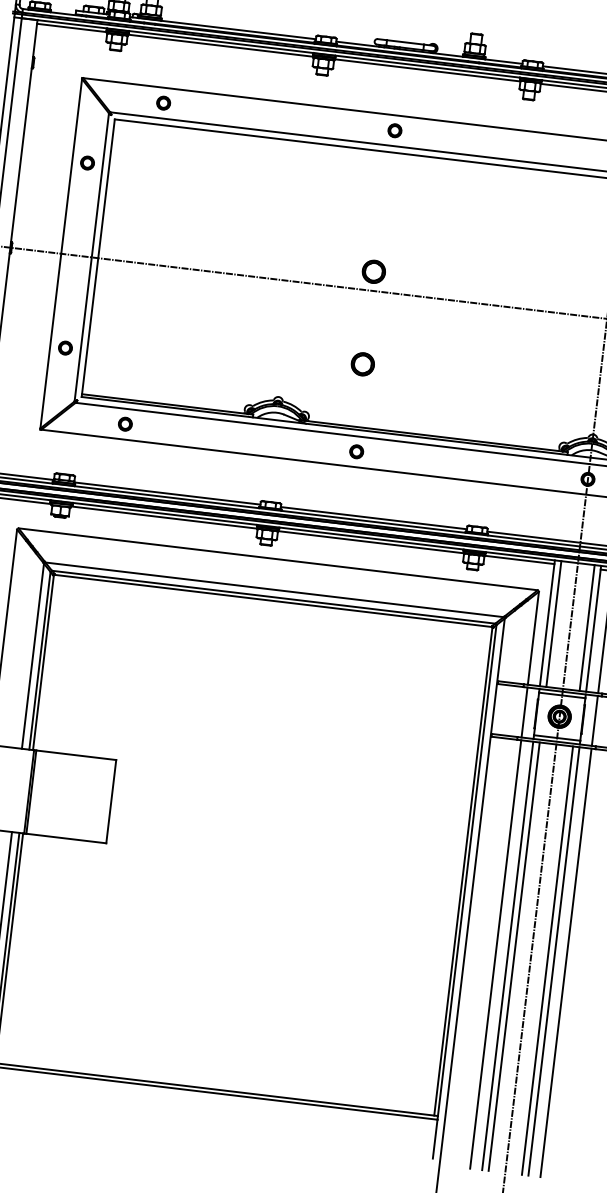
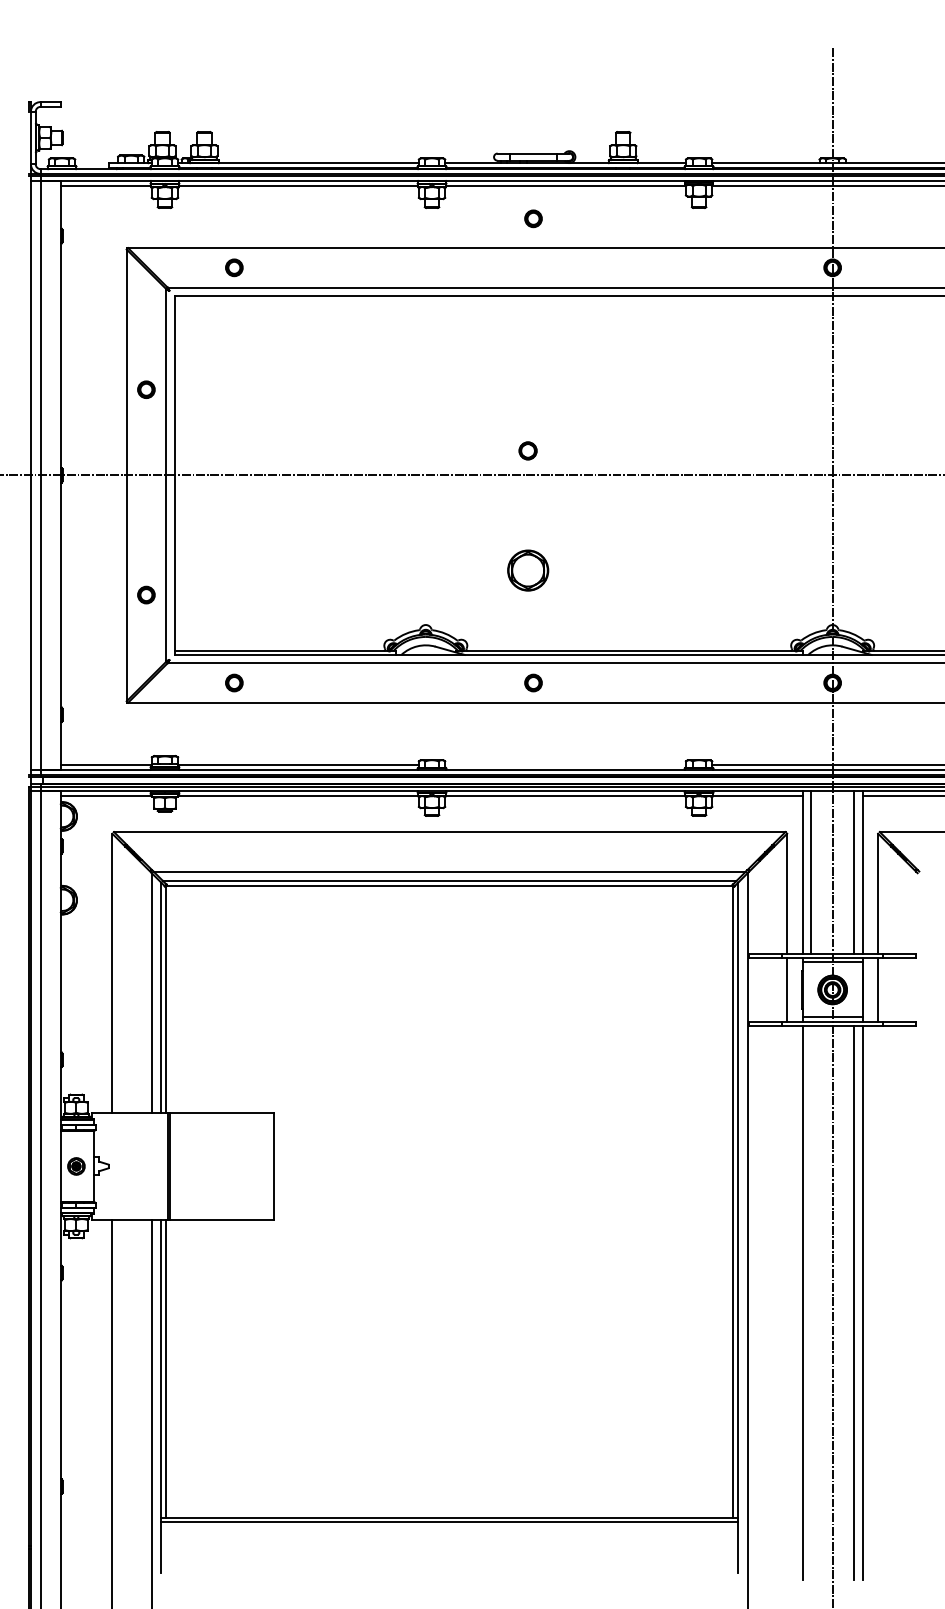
part: (394, 130) -> (533, 218), moved
part: (87, 162) -> (146, 389), moved
part: (373, 271) -> (527, 450), size x0.6
part: (362, 364) -> (527, 570), size x1.4
line: (373, 518) -> (565, 765), removed
line: (495, 954) -> (787, 1302), removed
line: (514, 956) -> (811, 1302), removed
line: (566, 962) -> (878, 1302), removed

